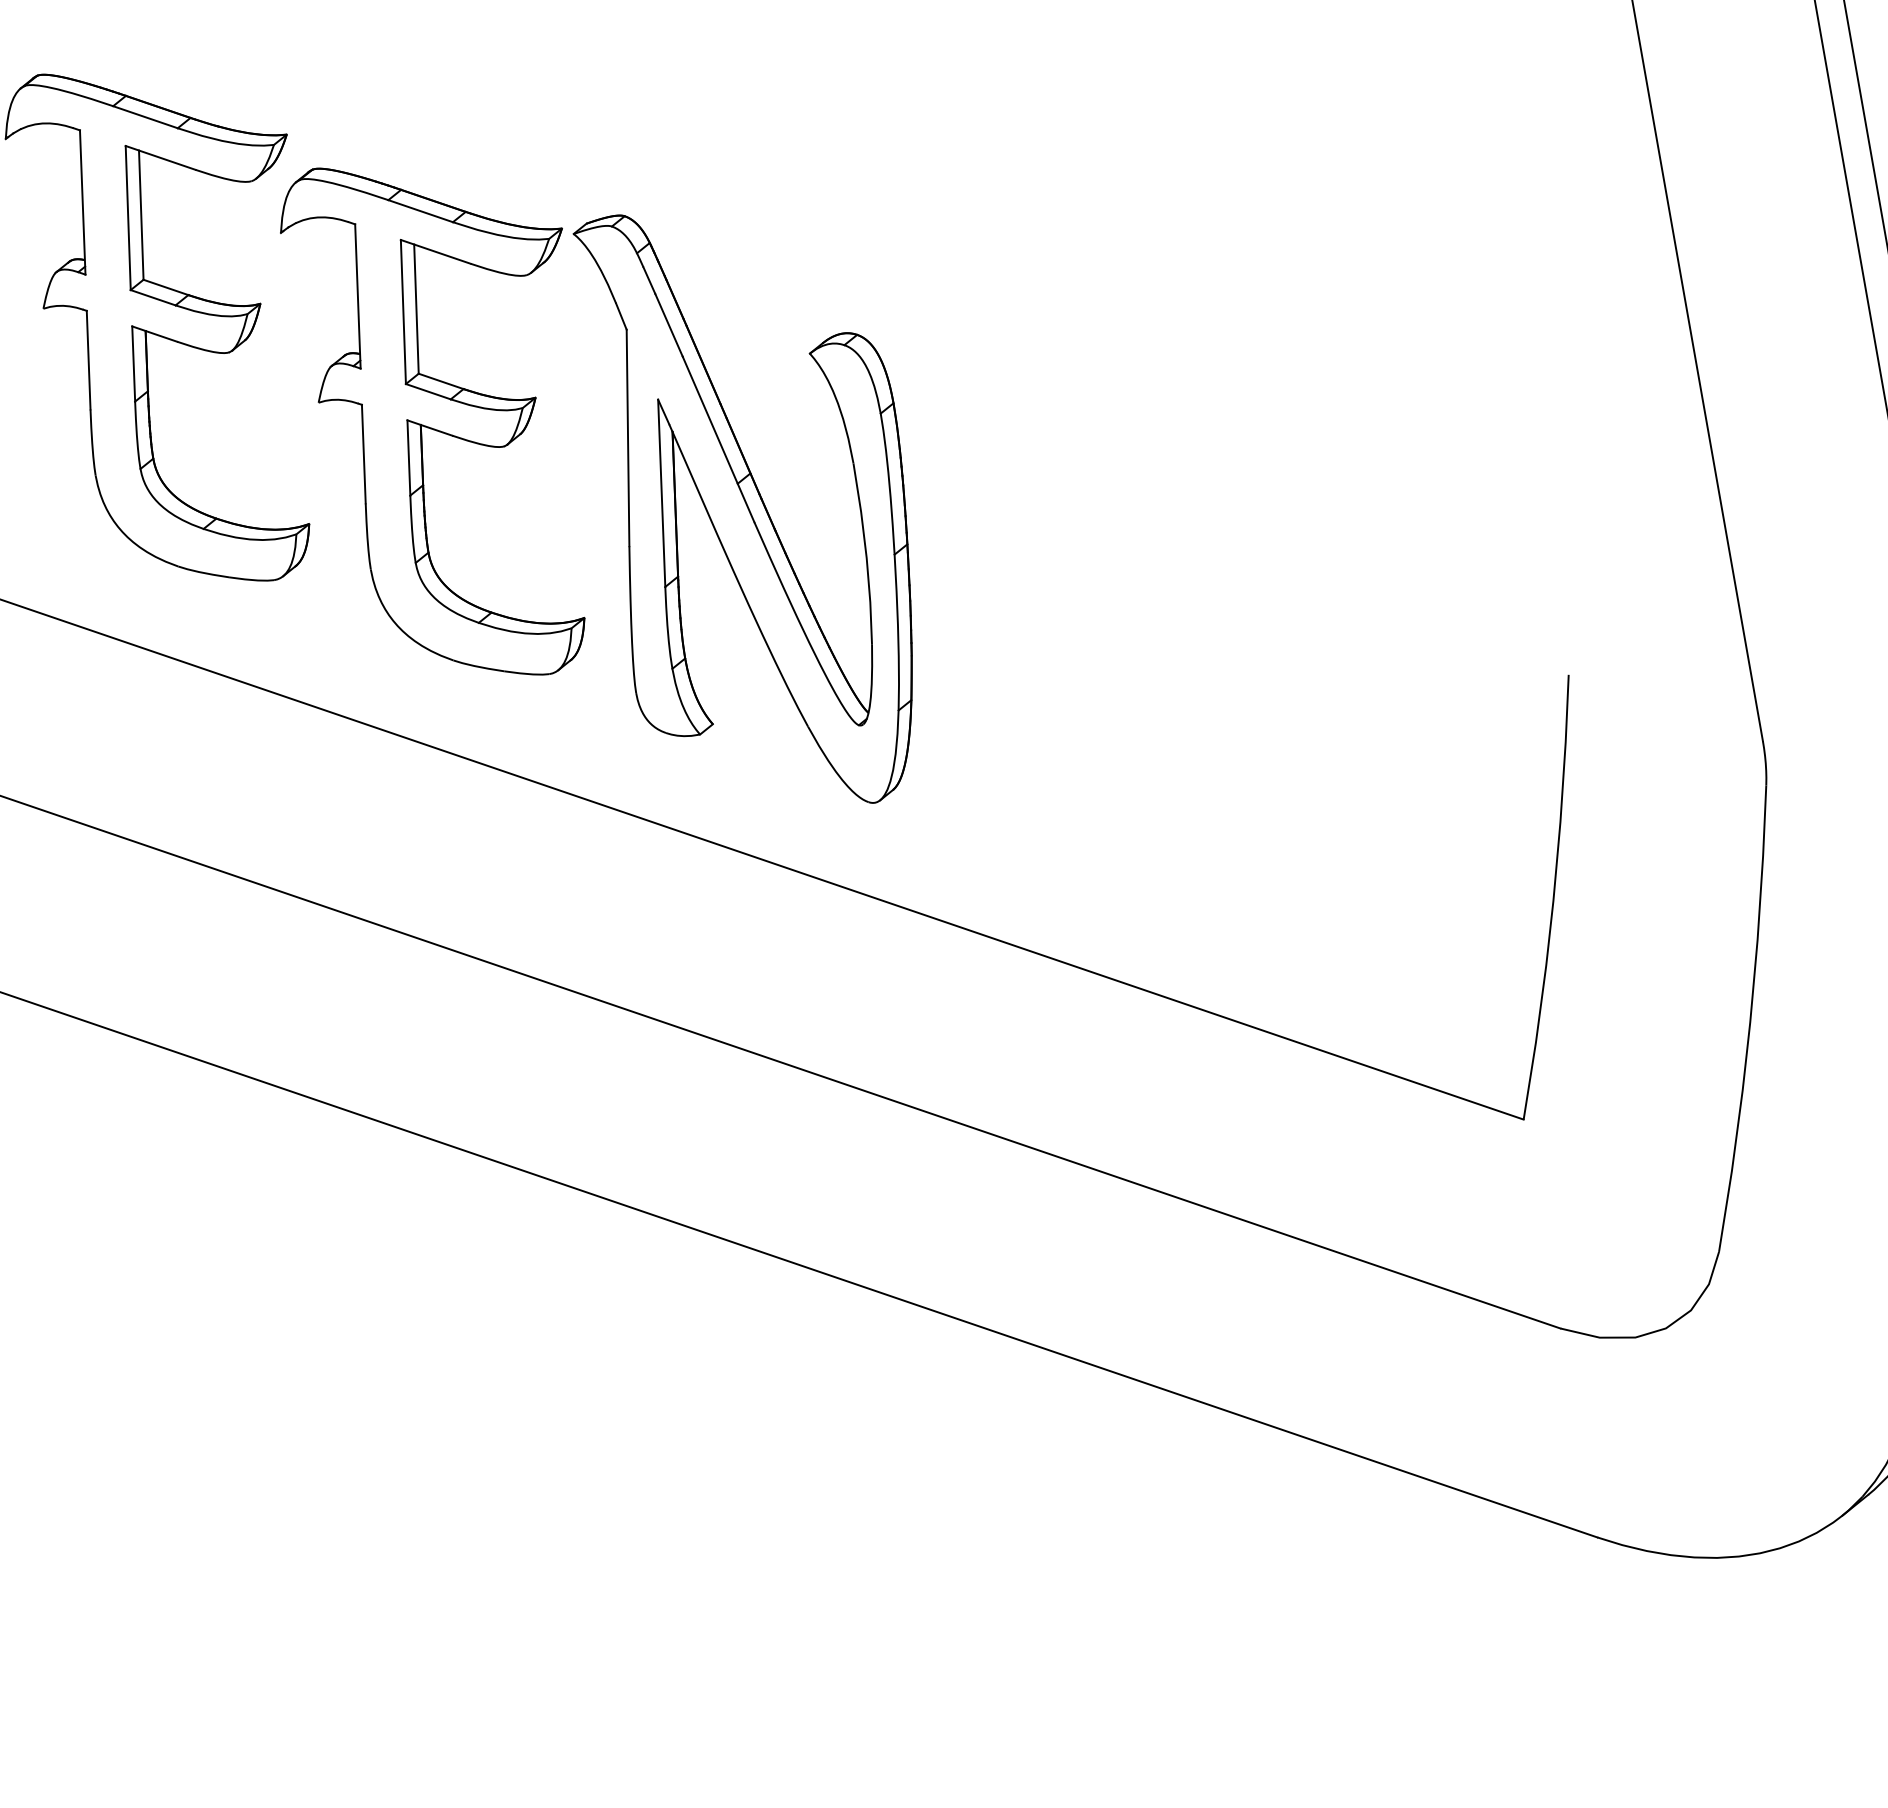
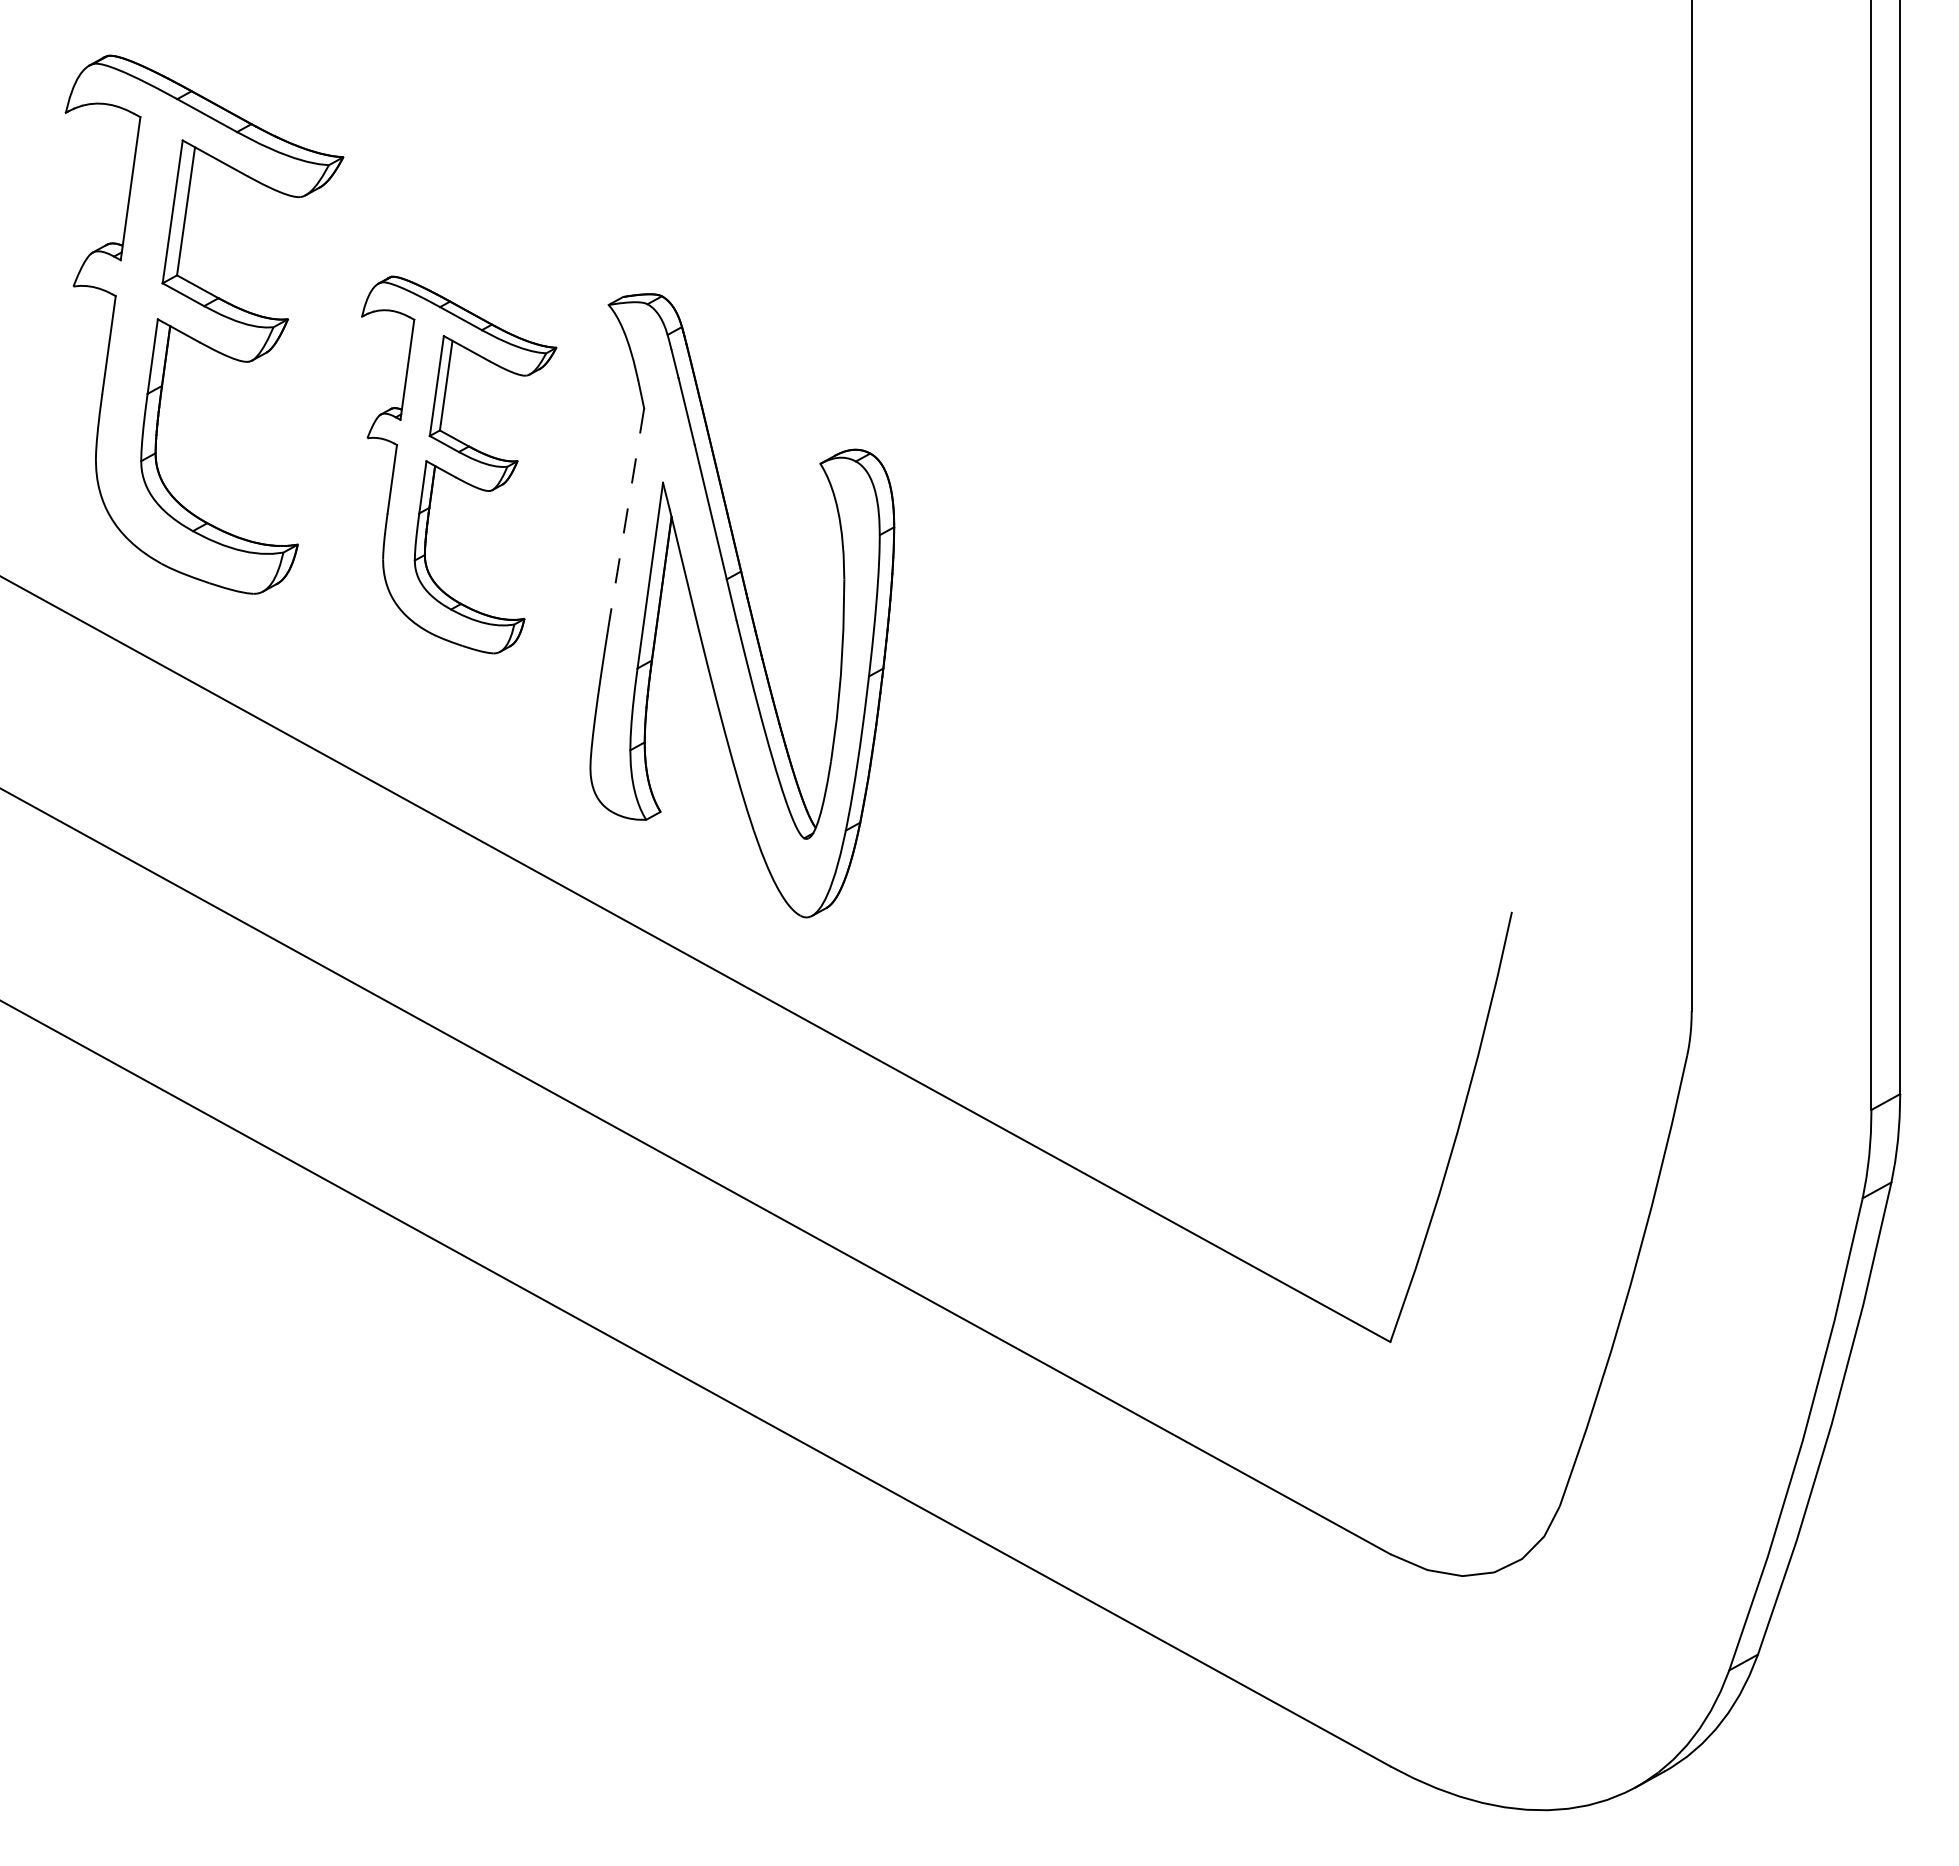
part: (453, 417) -> (458, 464), size x0.7
line: (627, 438) -> (626, 515), solid -> dashed

